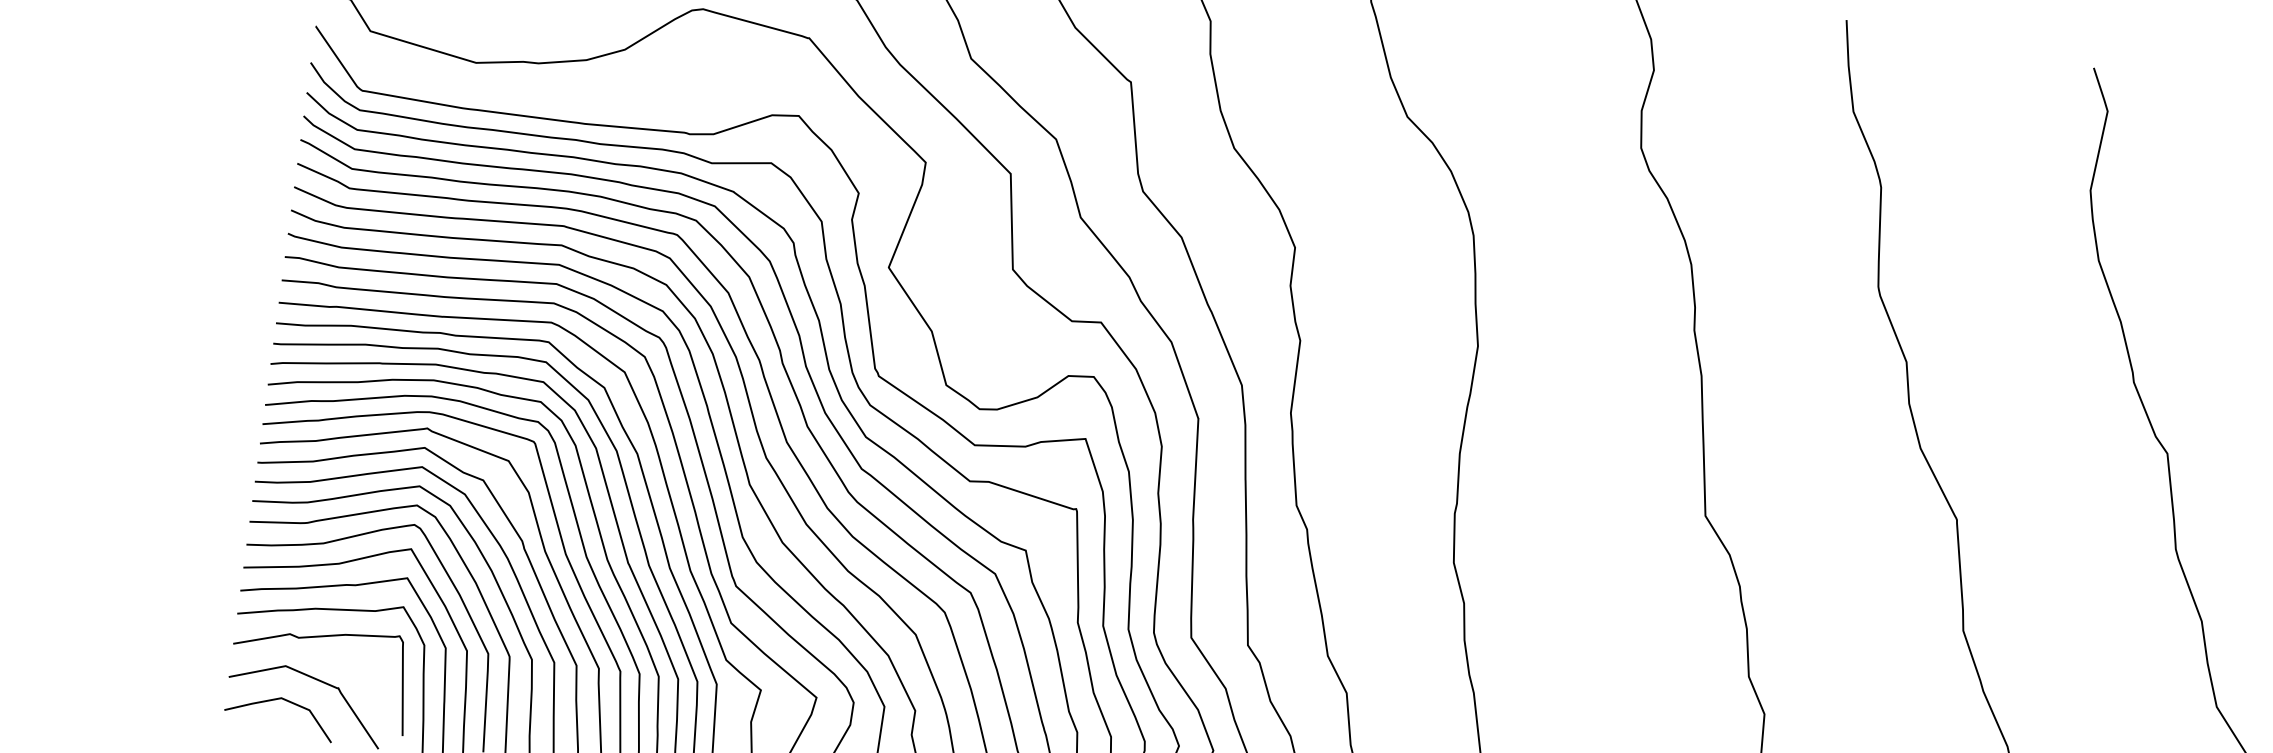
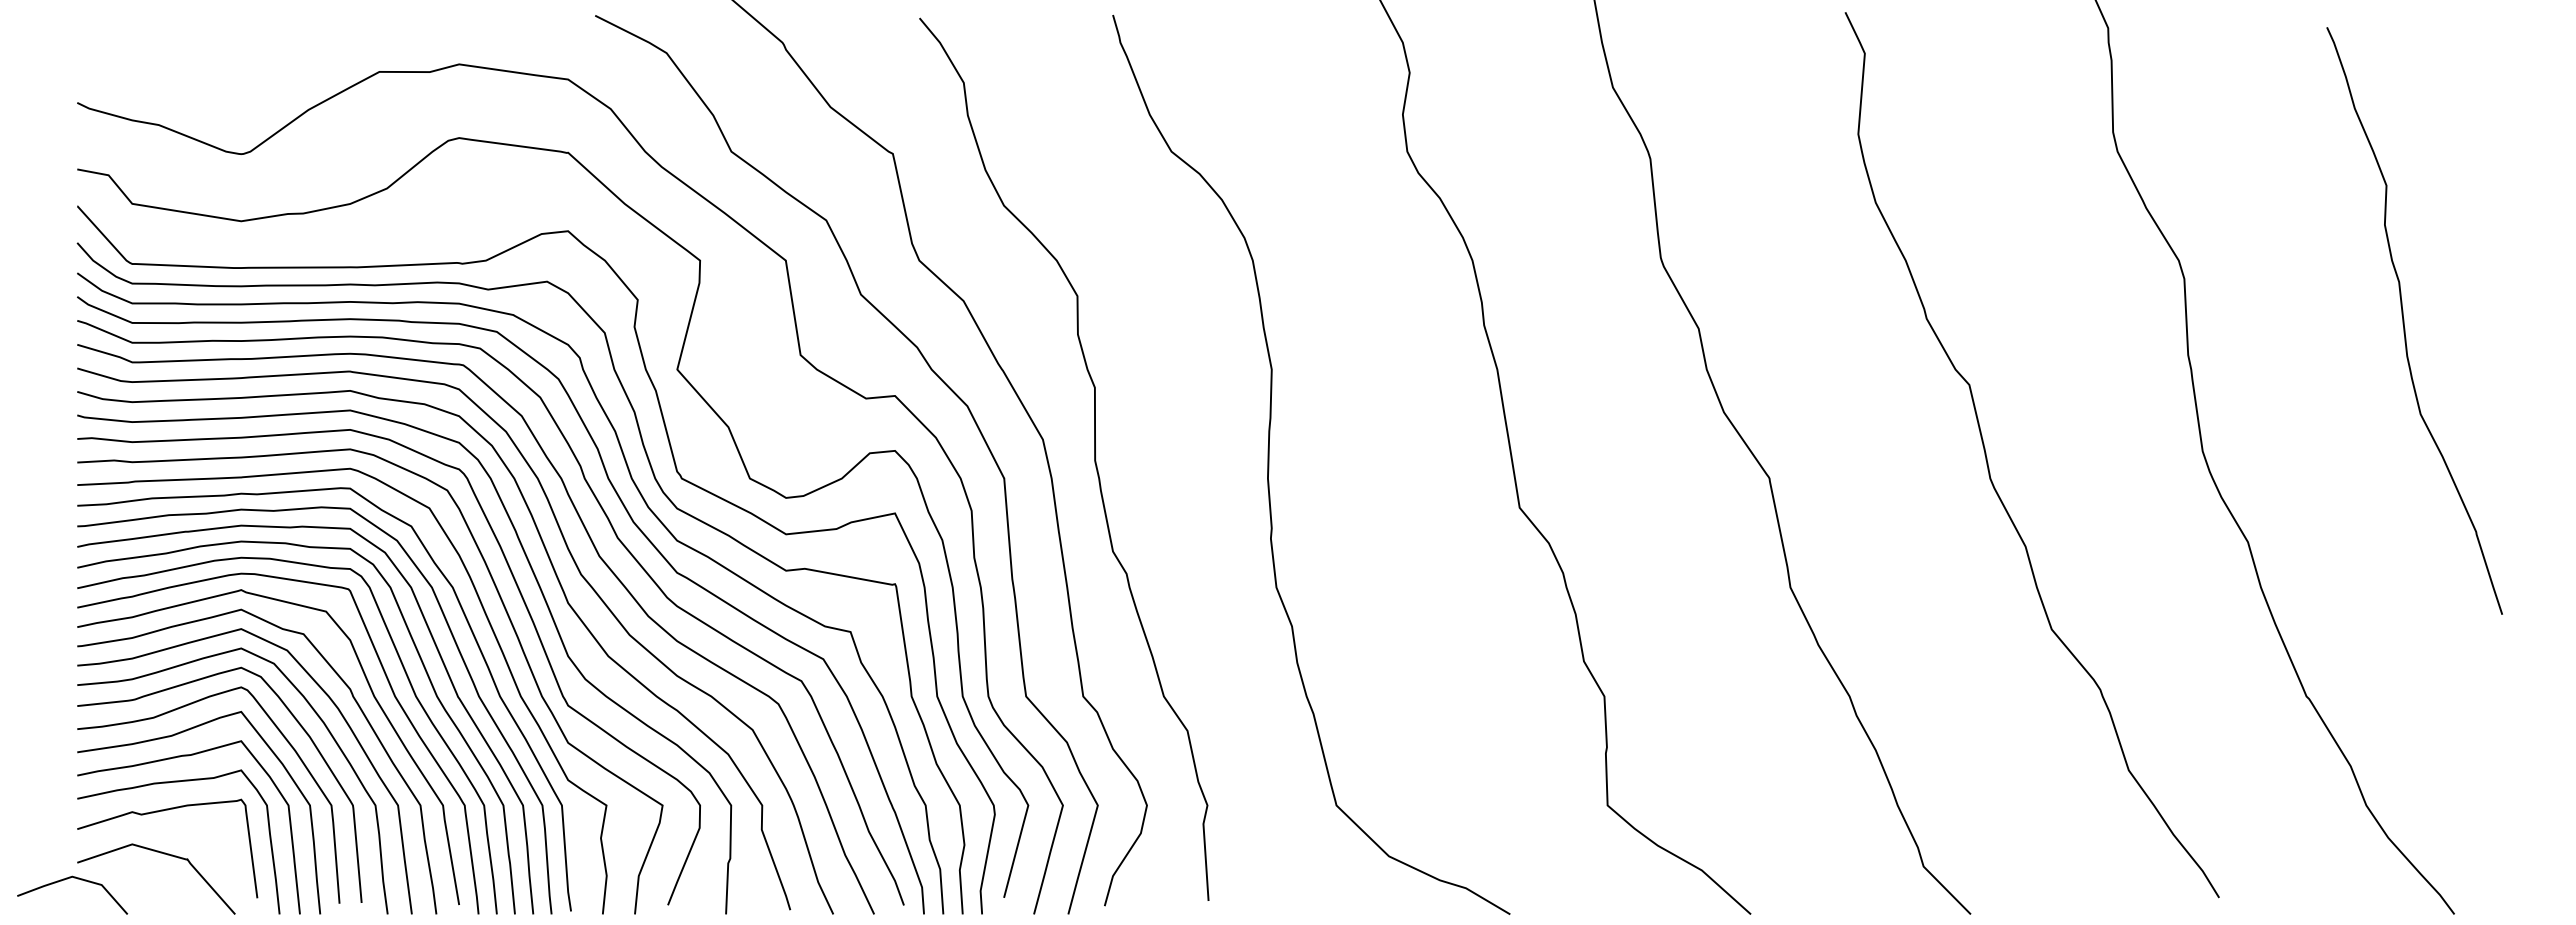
line: (276, 700) -> (67, 879), moved

